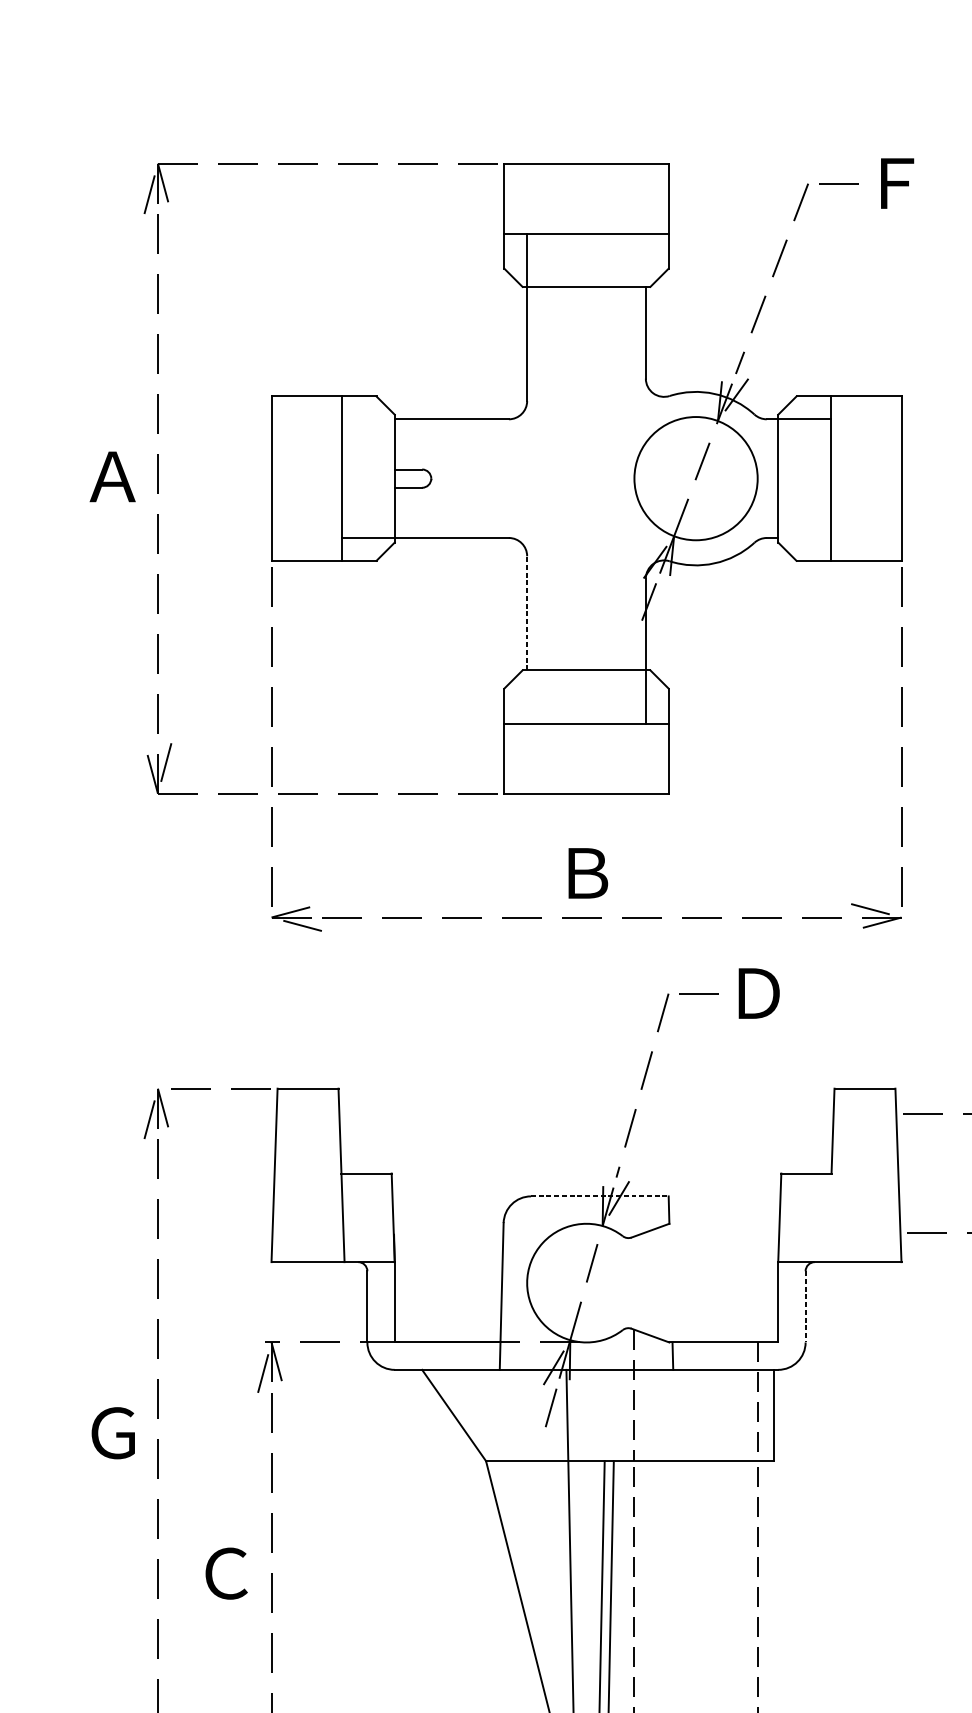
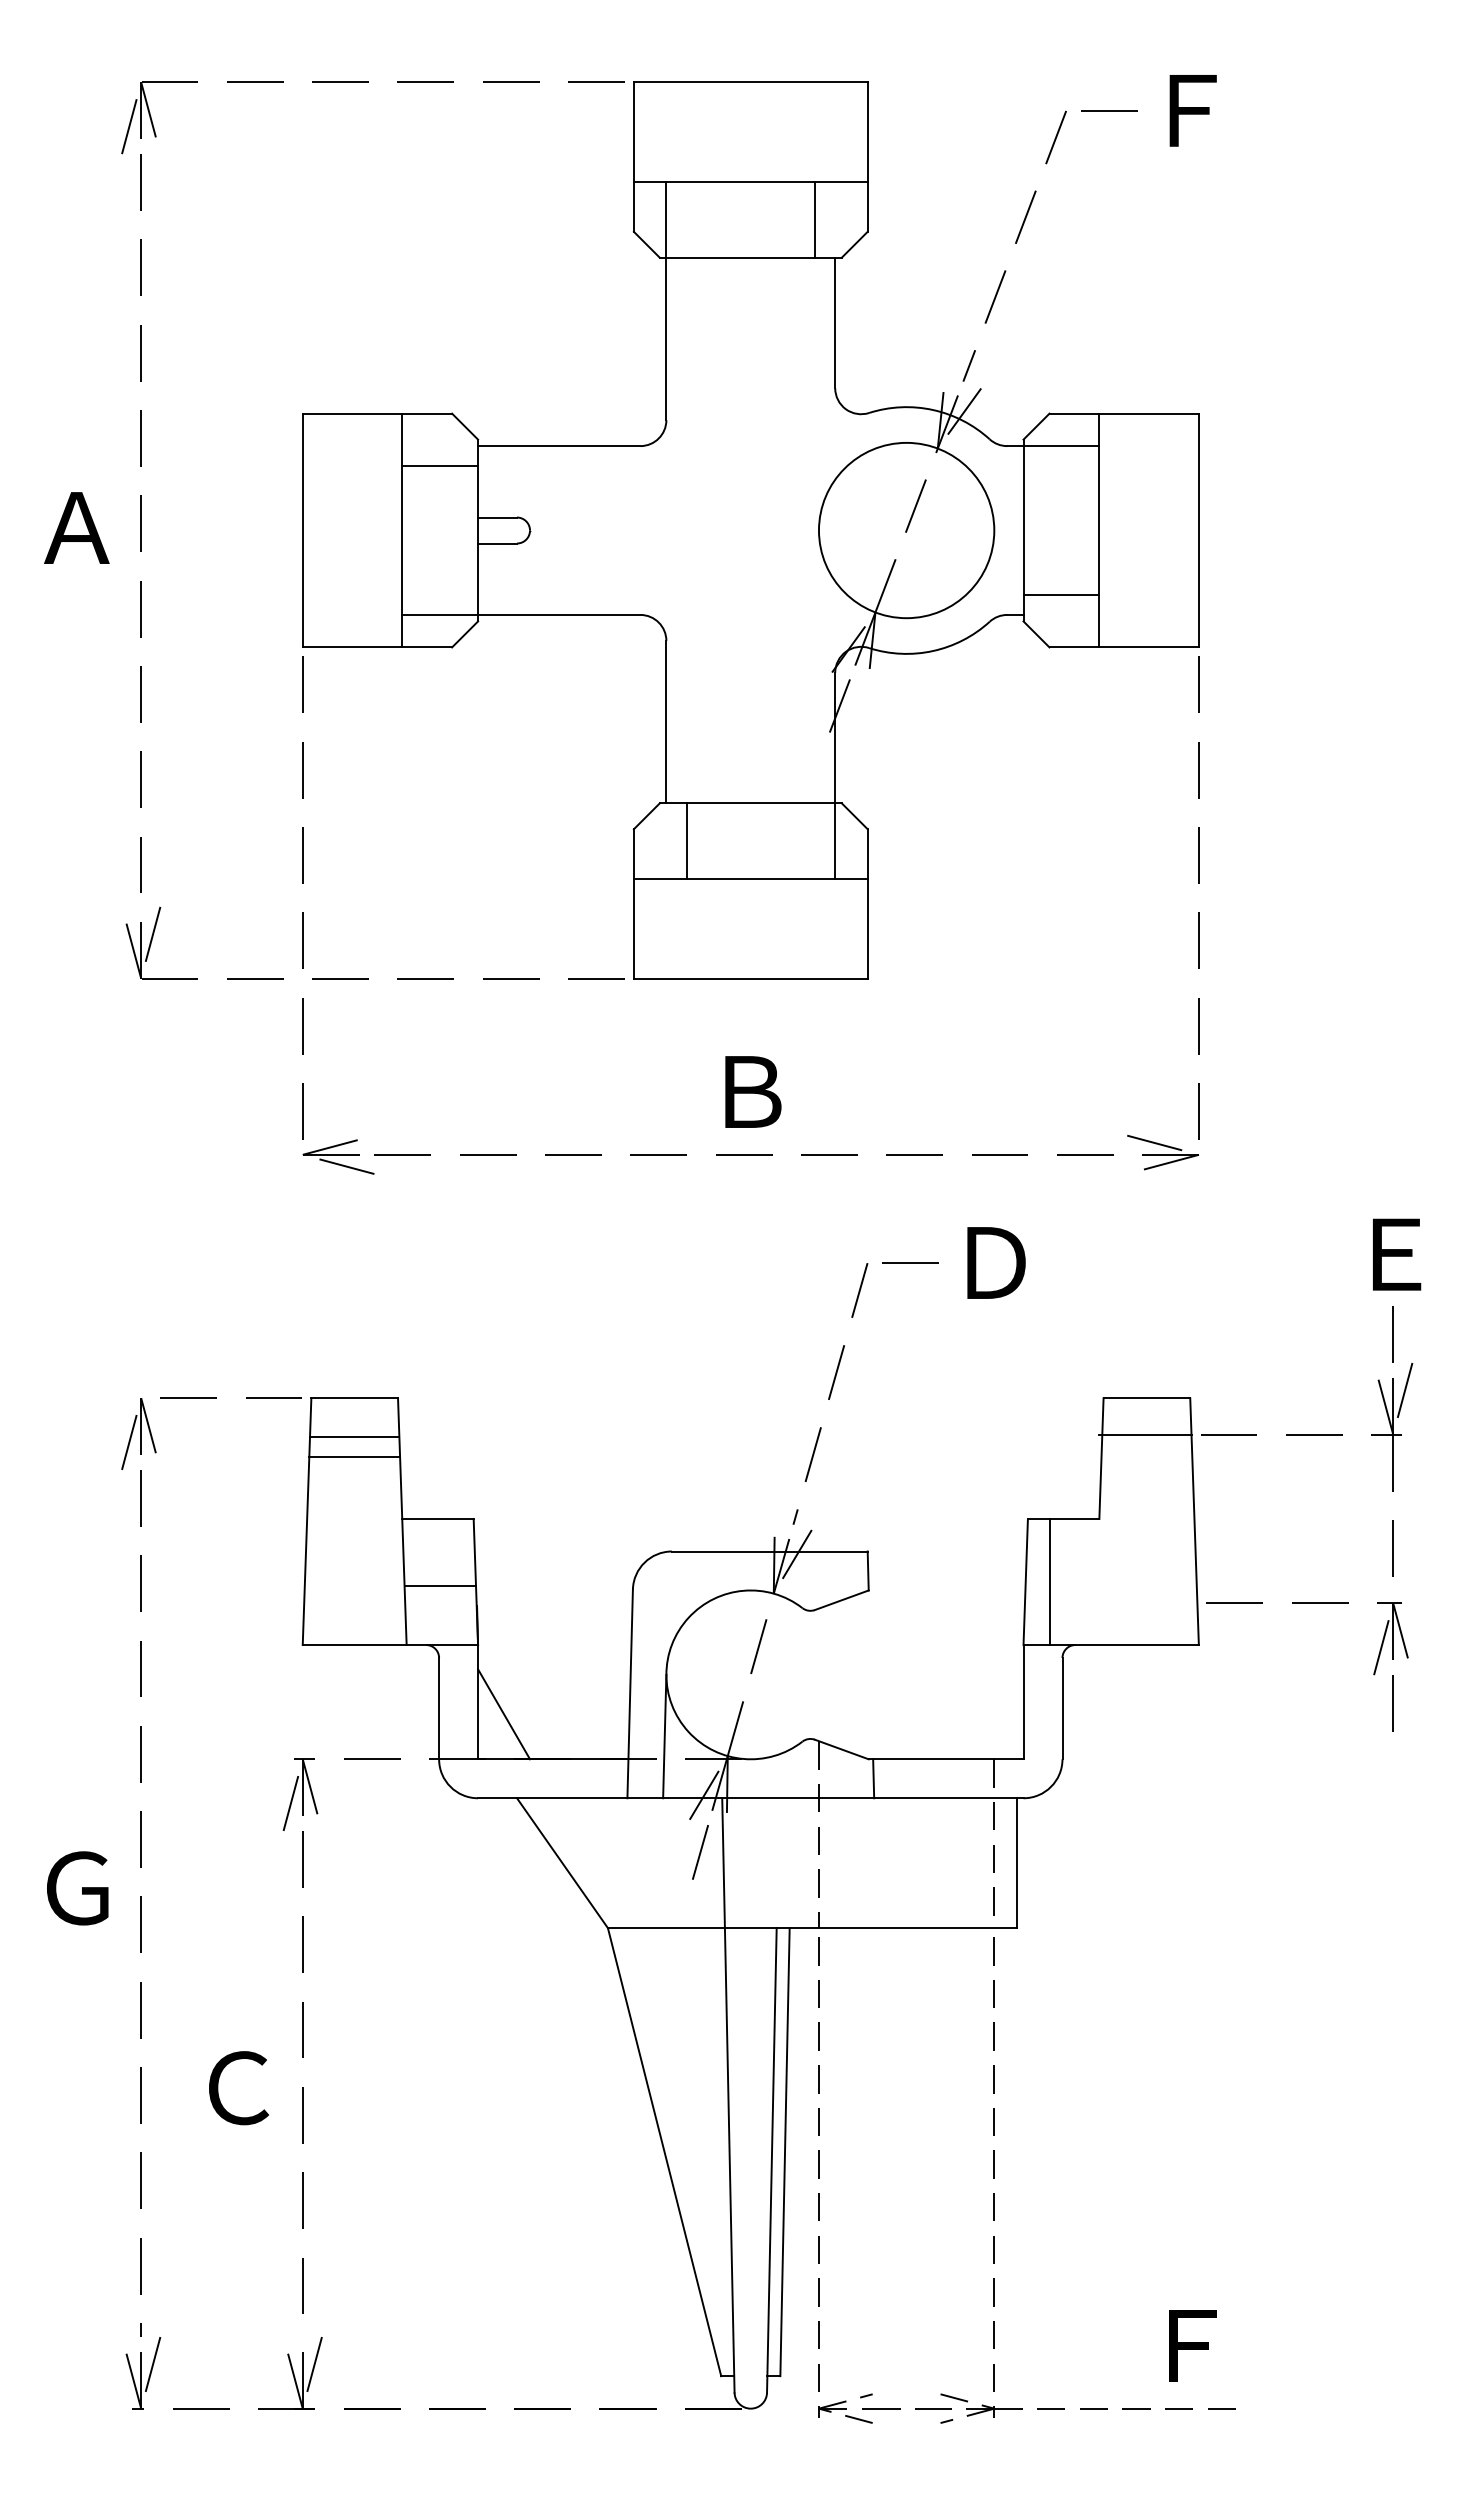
line: (631, 259) -> (814, 219), added
line: (368, 433) -> (440, 466), added
line: (804, 523) -> (1061, 594), added
line: (527, 612) -> (666, 721), dashed -> solid
line: (541, 697) -> (686, 841), added
line: (863, 1114) -> (1145, 1434), added
line: (307, 1116) -> (354, 1437), added
line: (307, 1129) -> (354, 1456), added
line: (599, 1196) -> (769, 1551), dashed -> solid
line: (796, 1218) -> (1049, 1582), added
line: (368, 1220) -> (440, 1586), added
line: (805, 1306) -> (1062, 1708), dashed -> solid
line: (413, 1310) -> (504, 1714), added
line: (525, 1326) -> (664, 1736), added

